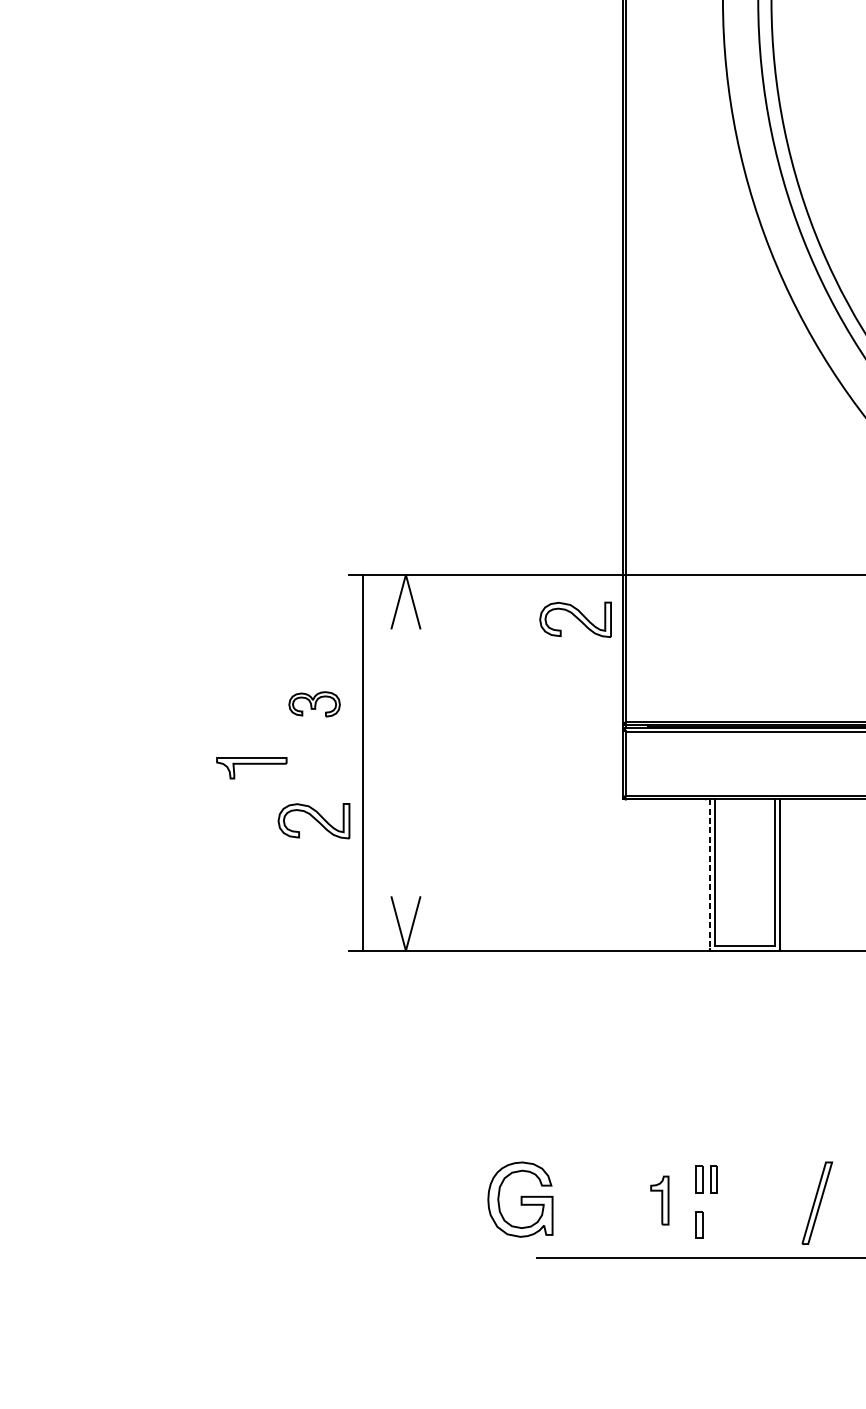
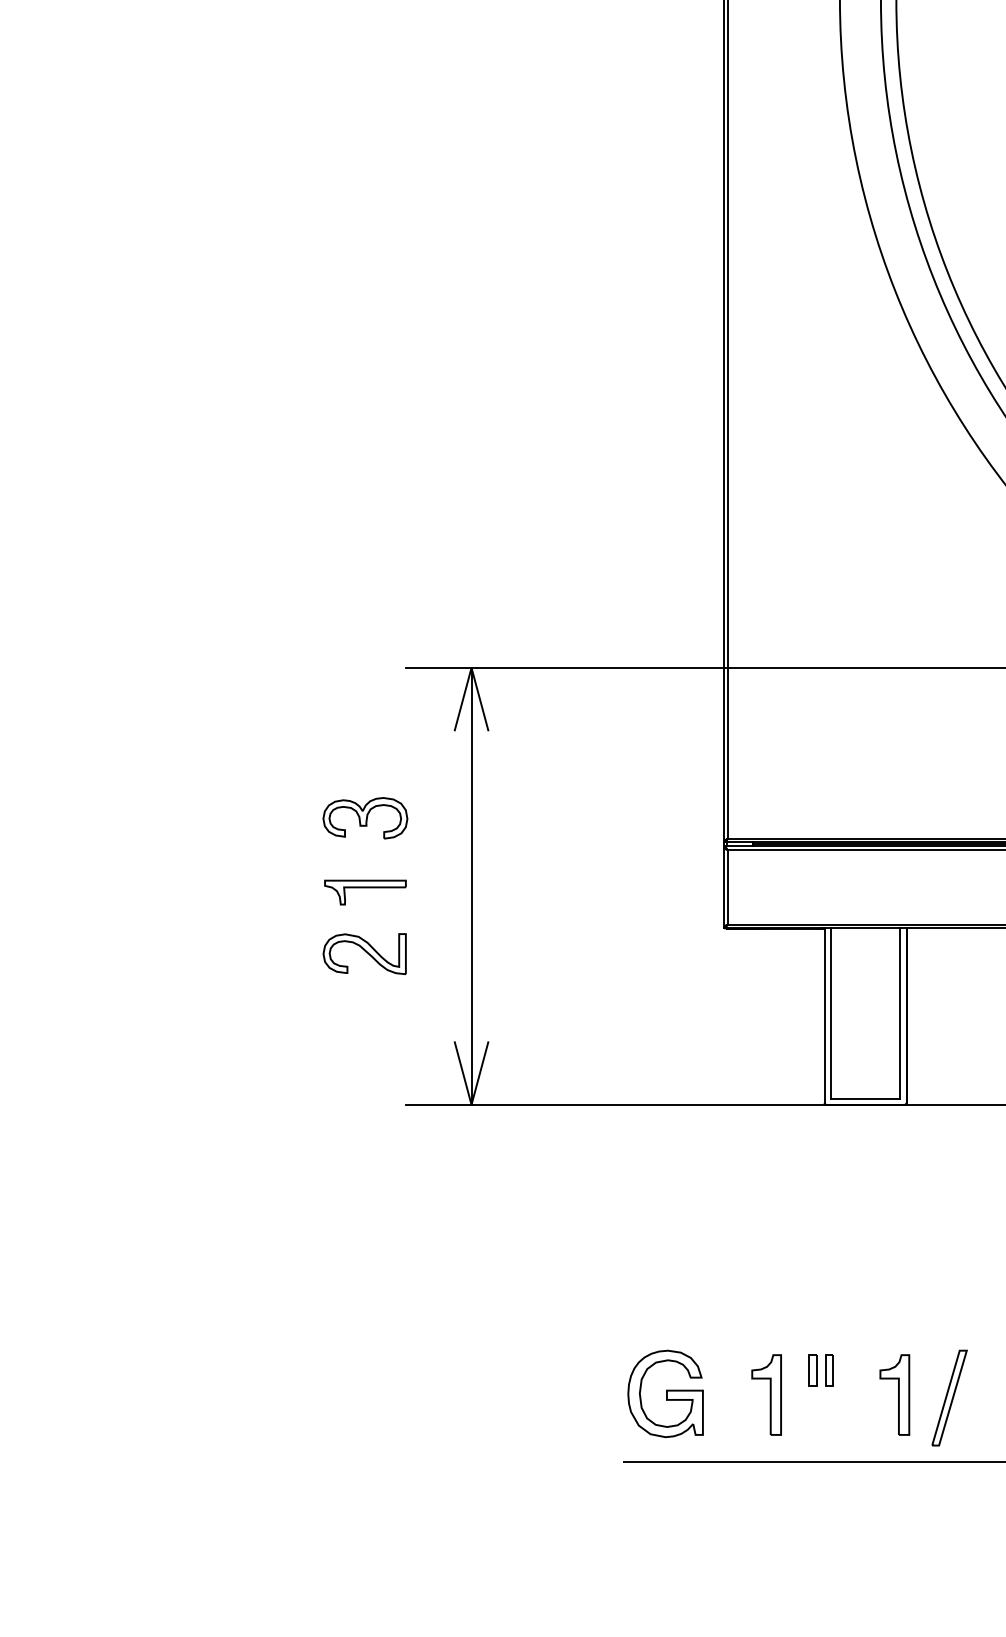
part: (575, 620) -> (668, 720), removed
part: (314, 704) -> (365, 818), size x1.43
line: (362, 762) -> (471, 885), moved
part: (251, 768) -> (365, 892), moved
line: (709, 874) -> (824, 1016), dashed -> solid
part: (520, 1199) -> (665, 1393), moved
part: (659, 1200) -> (766, 1394), size x1.43
part: (769, 1200) -> (894, 1394), added
part: (699, 1225) -> (812, 1423), removed

